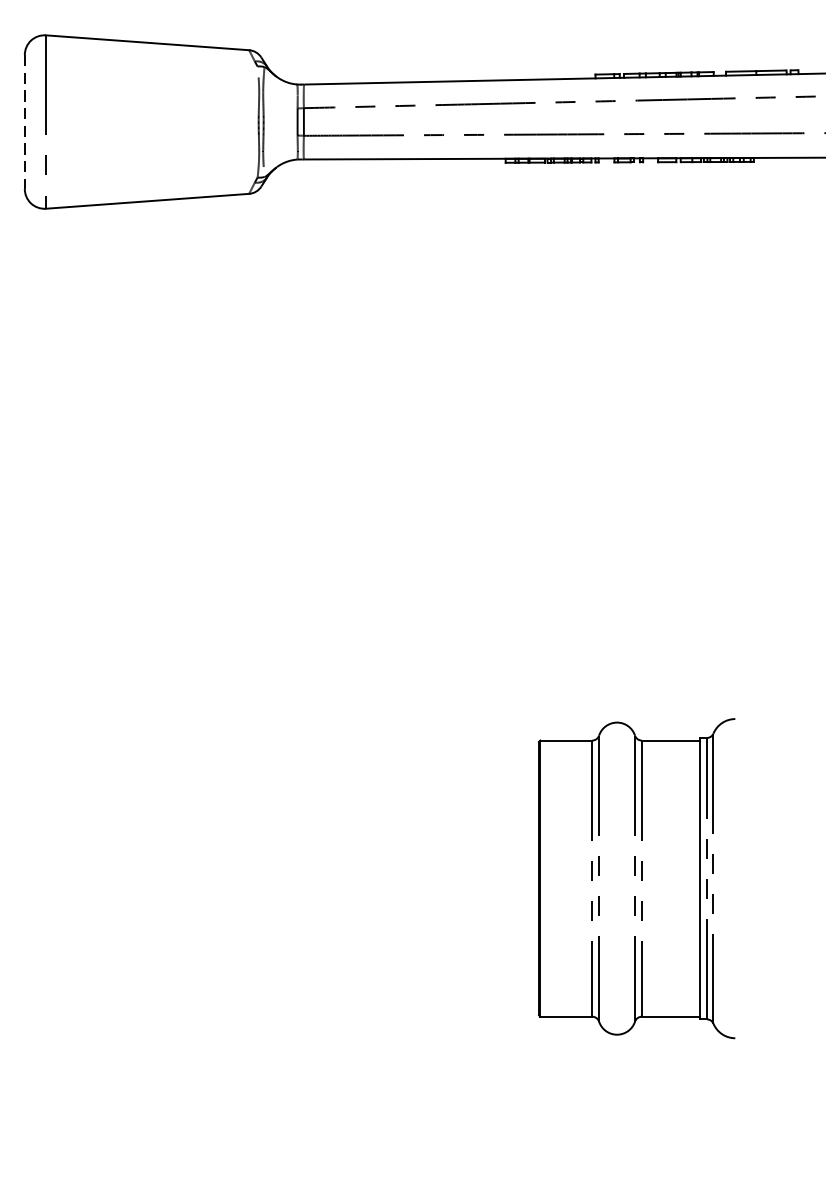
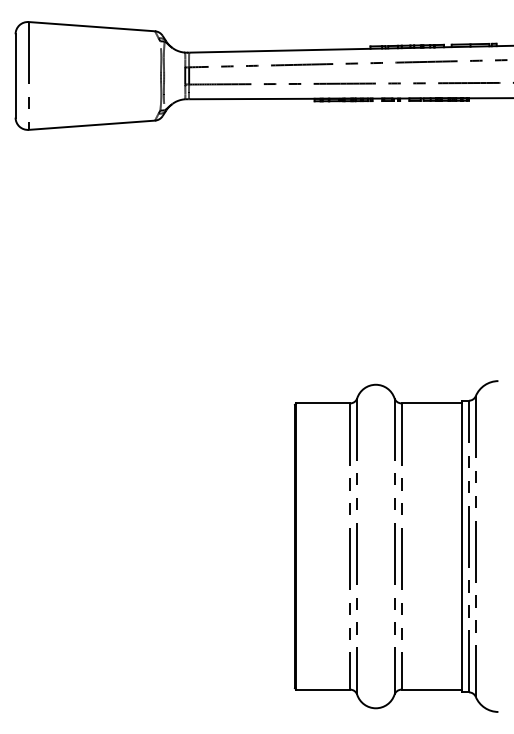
line: (24, 121) -> (15, 75), dashed -> solid
part: (635, 878) -> (395, 546), size x1.67

